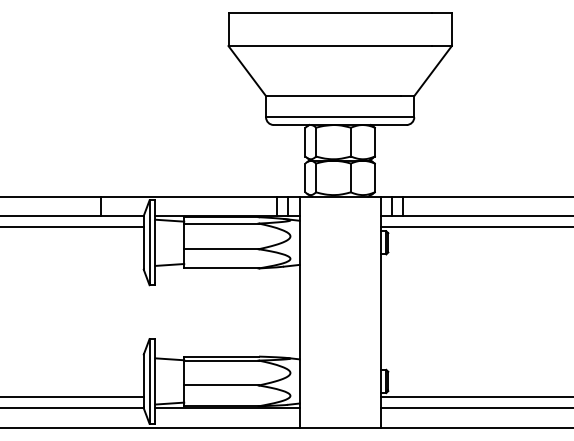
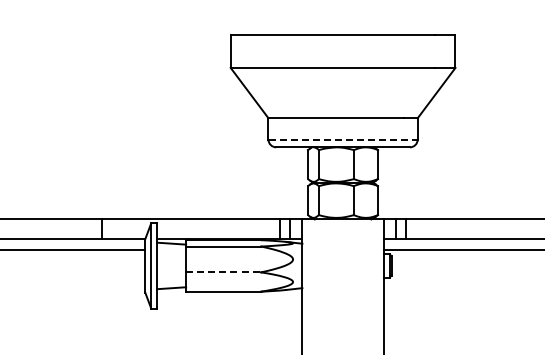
line: (340, 117) -> (343, 139), solid -> dashed
line: (221, 249) -> (223, 272), solid -> dashed

